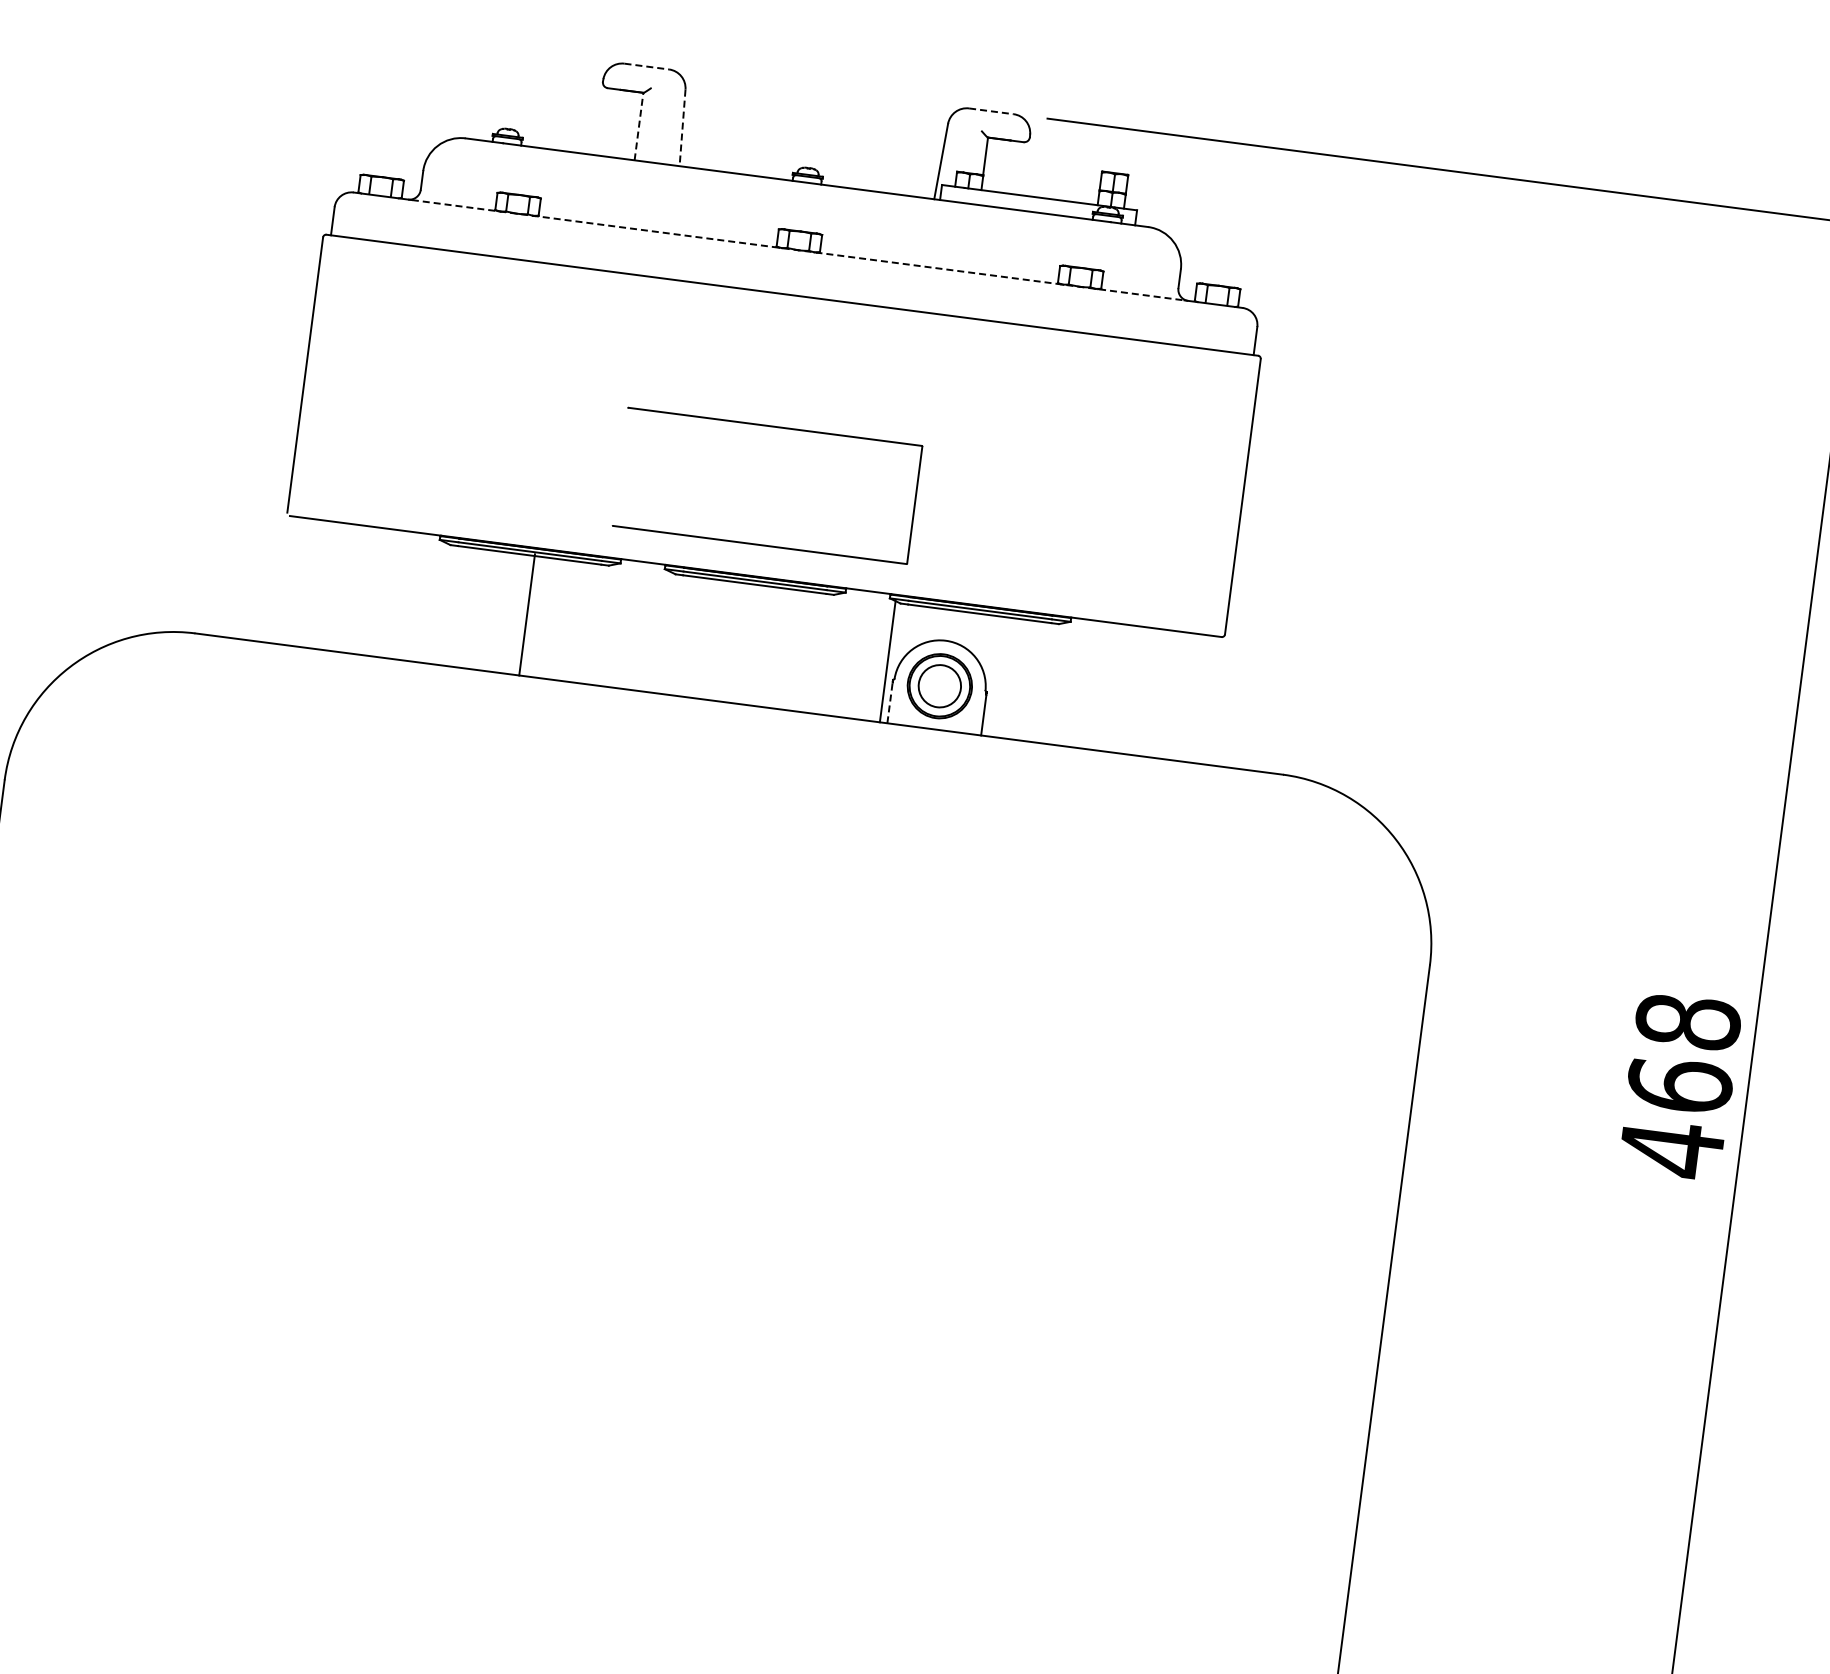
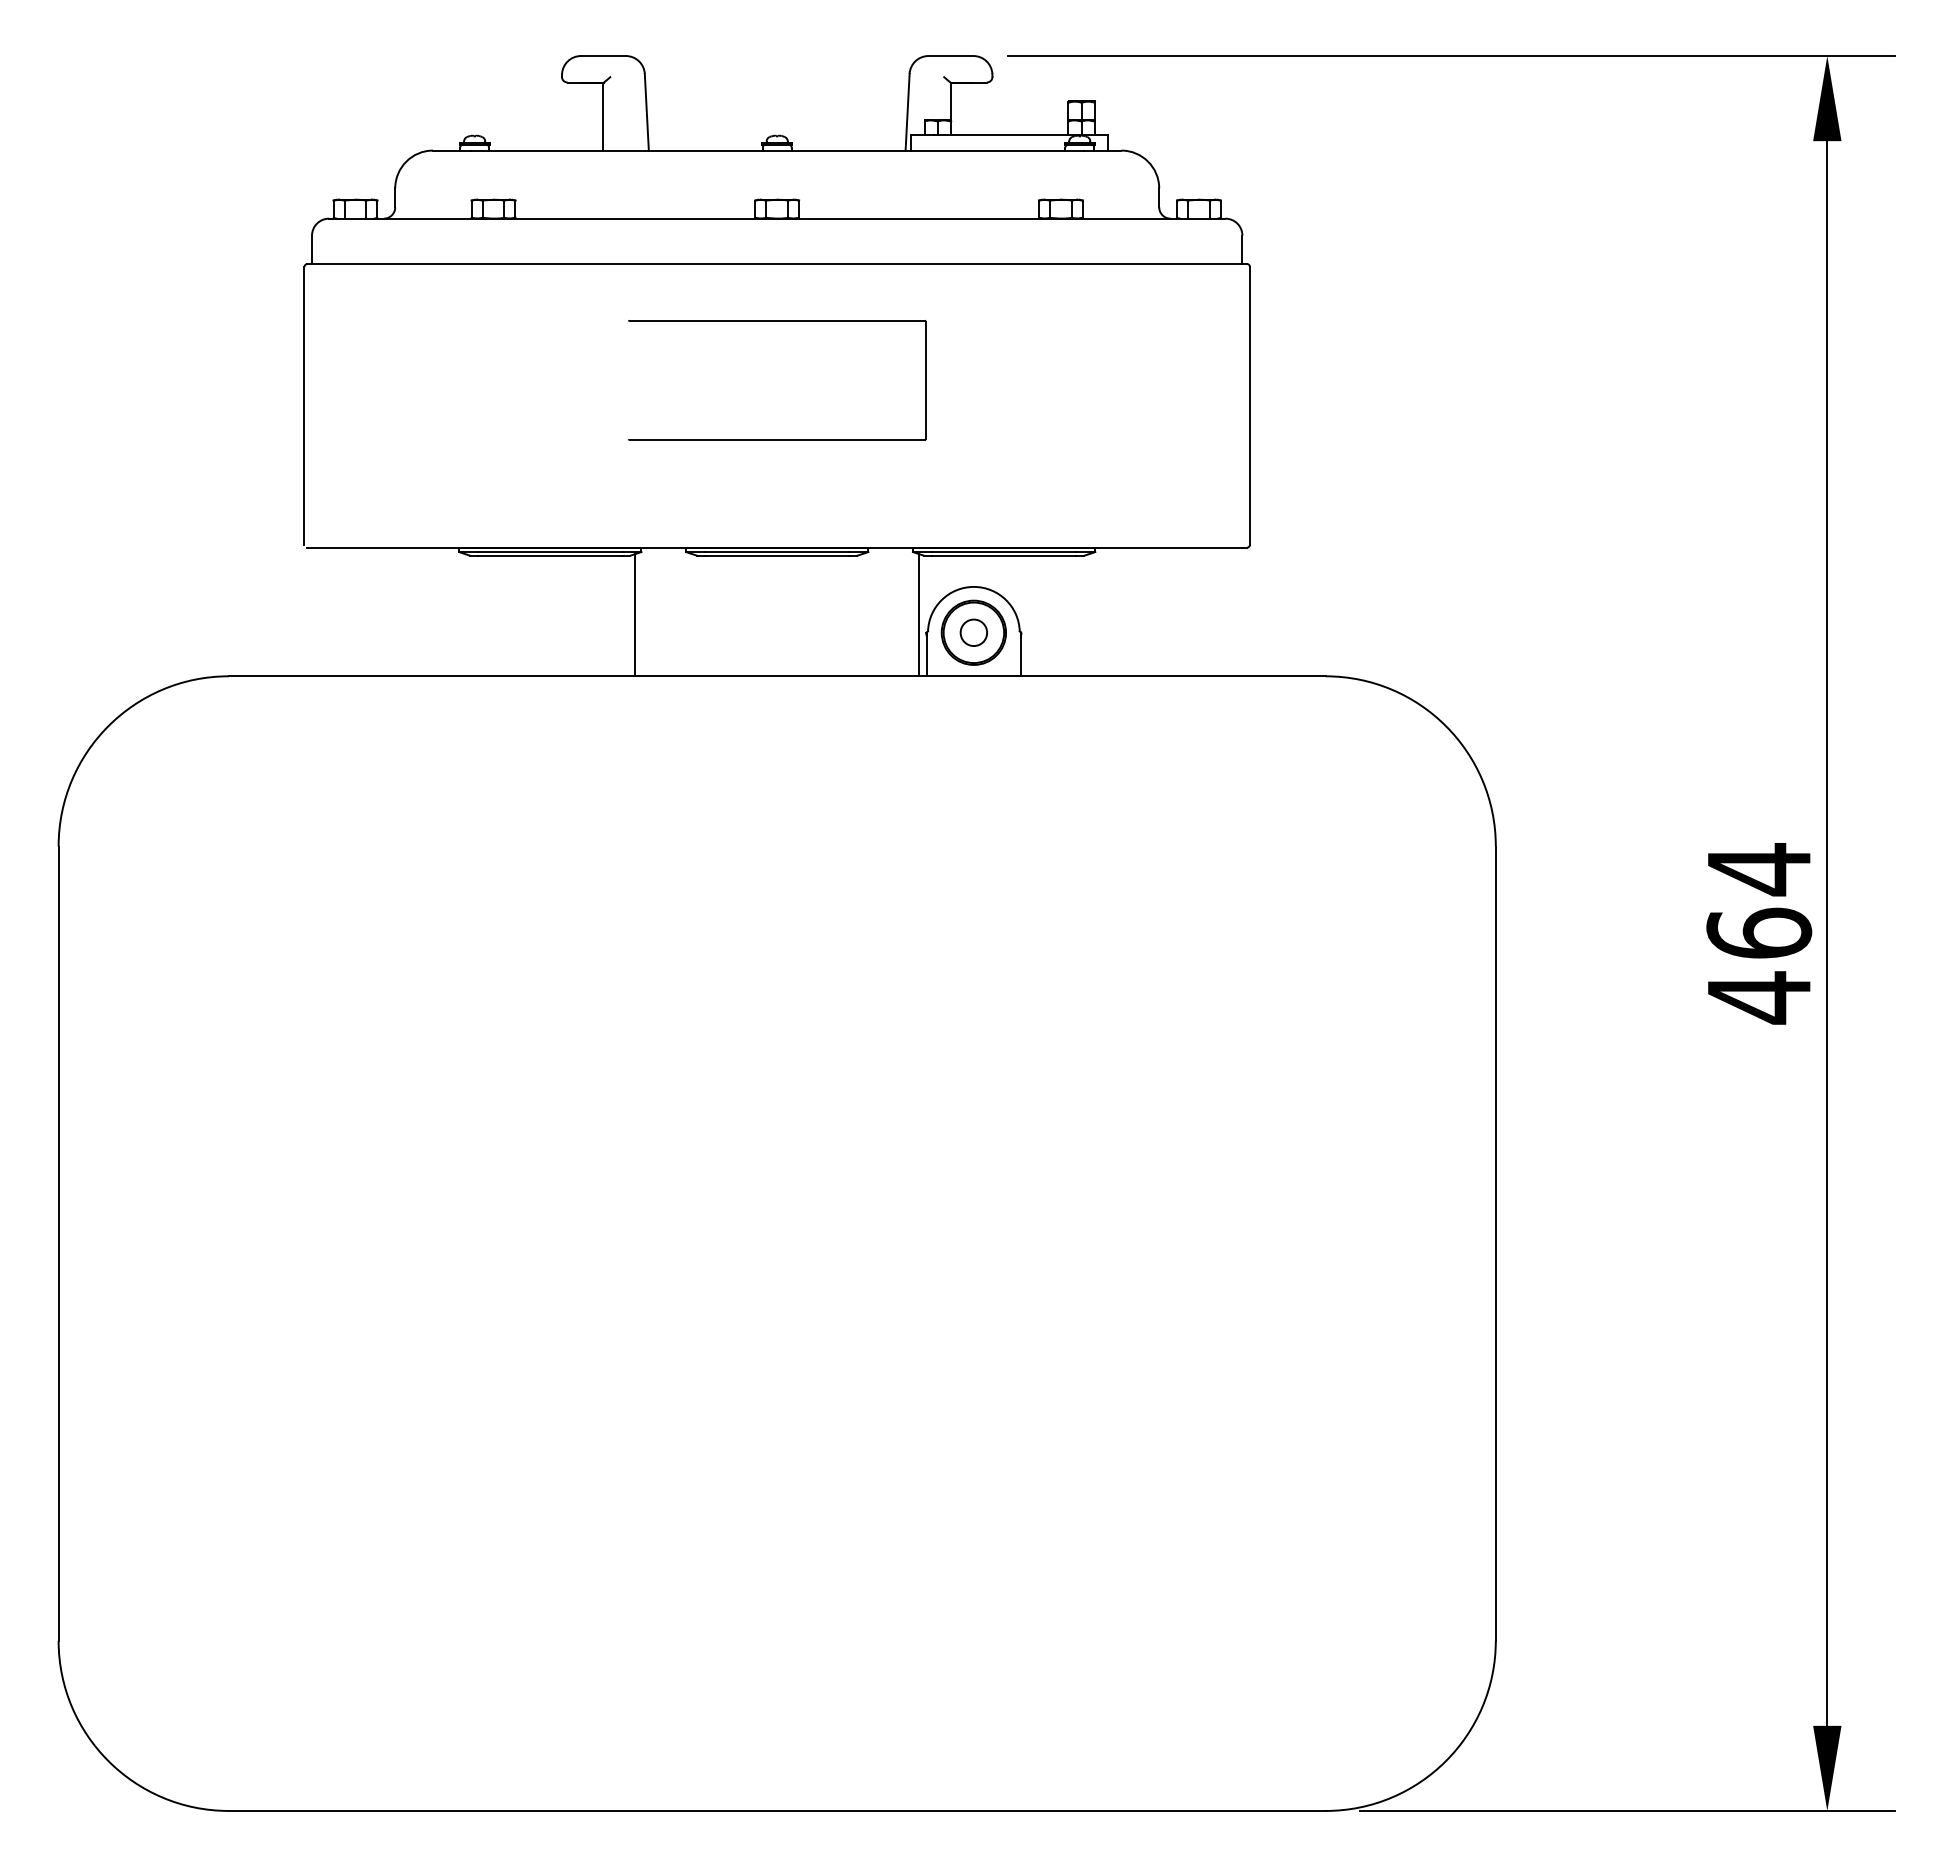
line: (646, 67) -> (603, 56), dashed -> solid
line: (991, 111) -> (951, 56), dashed -> solid
line: (639, 126) -> (603, 116), dashed -> solid
line: (682, 128) -> (646, 112), dashed -> solid
line: (798, 250) -> (777, 218), dashed -> solid
part: (775, 427) -> (777, 321), moved
line: (527, 615) -> (635, 615), moved
circle: (939, 685) -> (973, 632), size x0.62
line: (889, 703) -> (926, 656), dashed -> solid
text: (1688, 1022) -> (1759, 869), 468 -> 464

